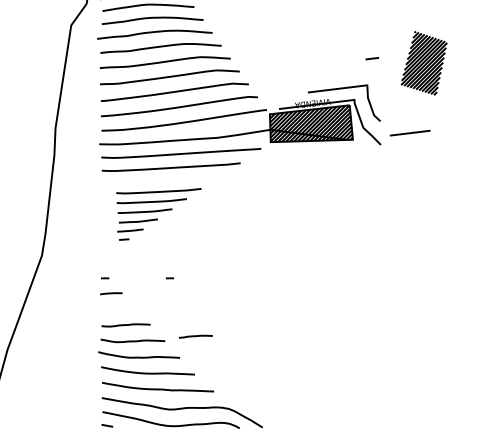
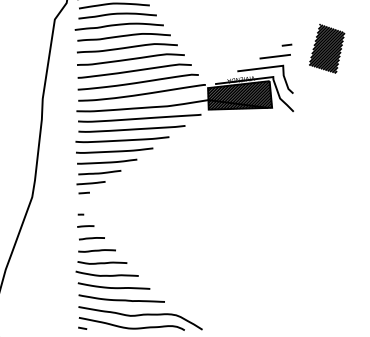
line: (409, 132) -> (274, 56), moved
part: (158, 214) -> (122, 165), size x1.43
line: (169, 278) -> (130, 214), removed
line: (195, 336) -> (91, 238), moved

